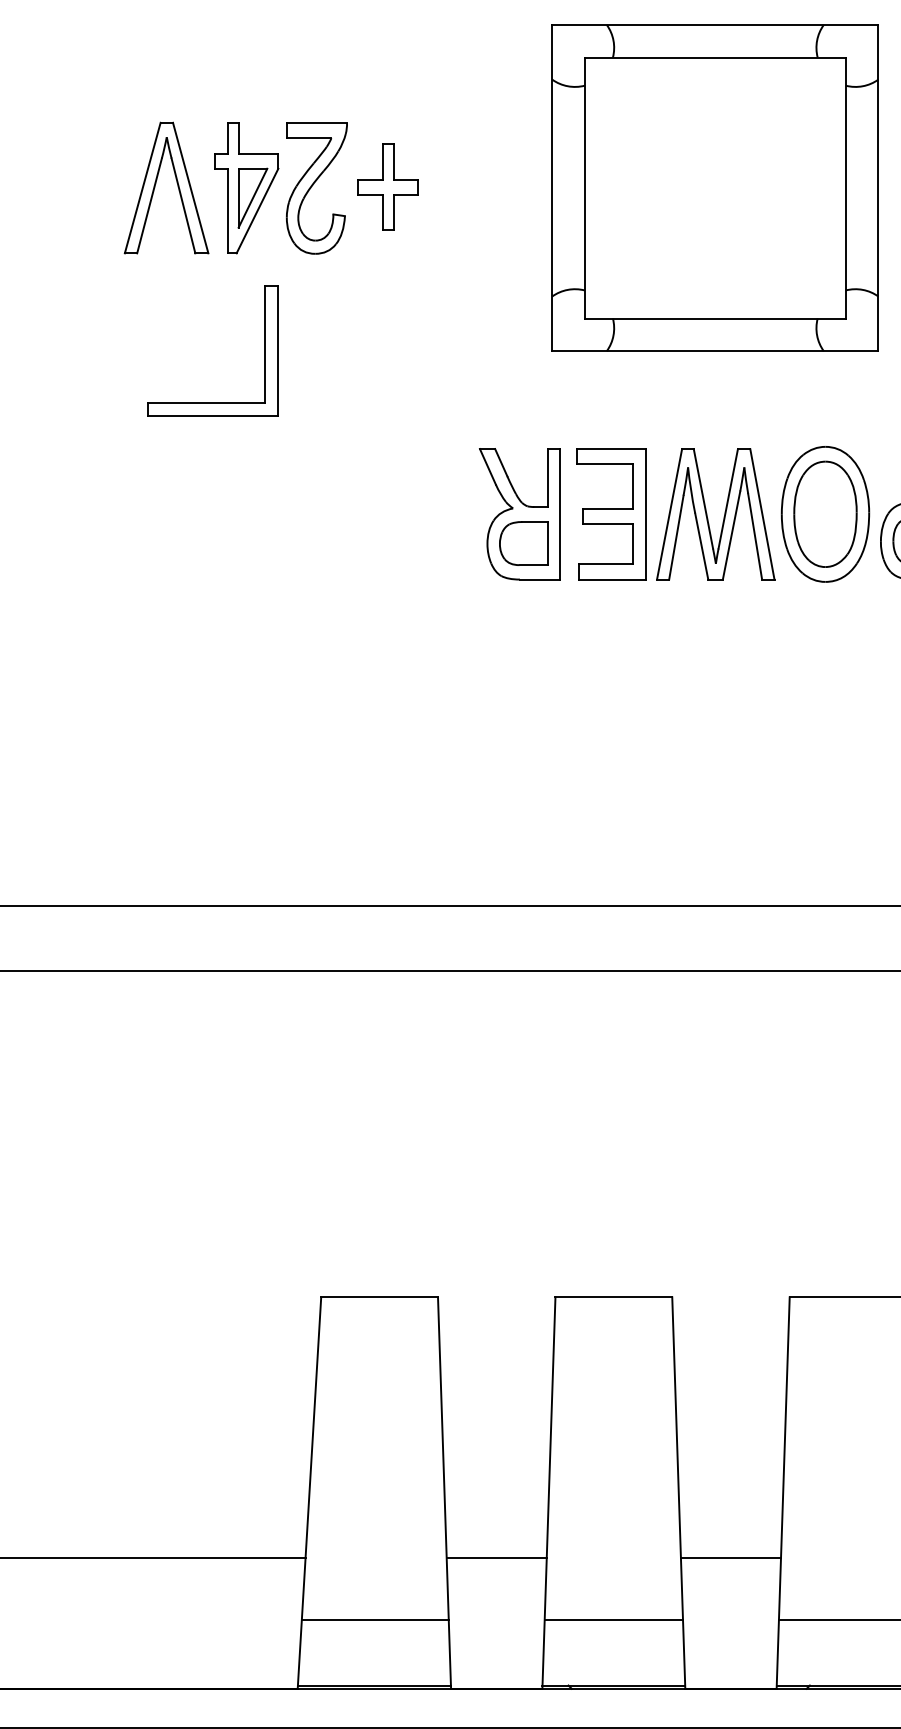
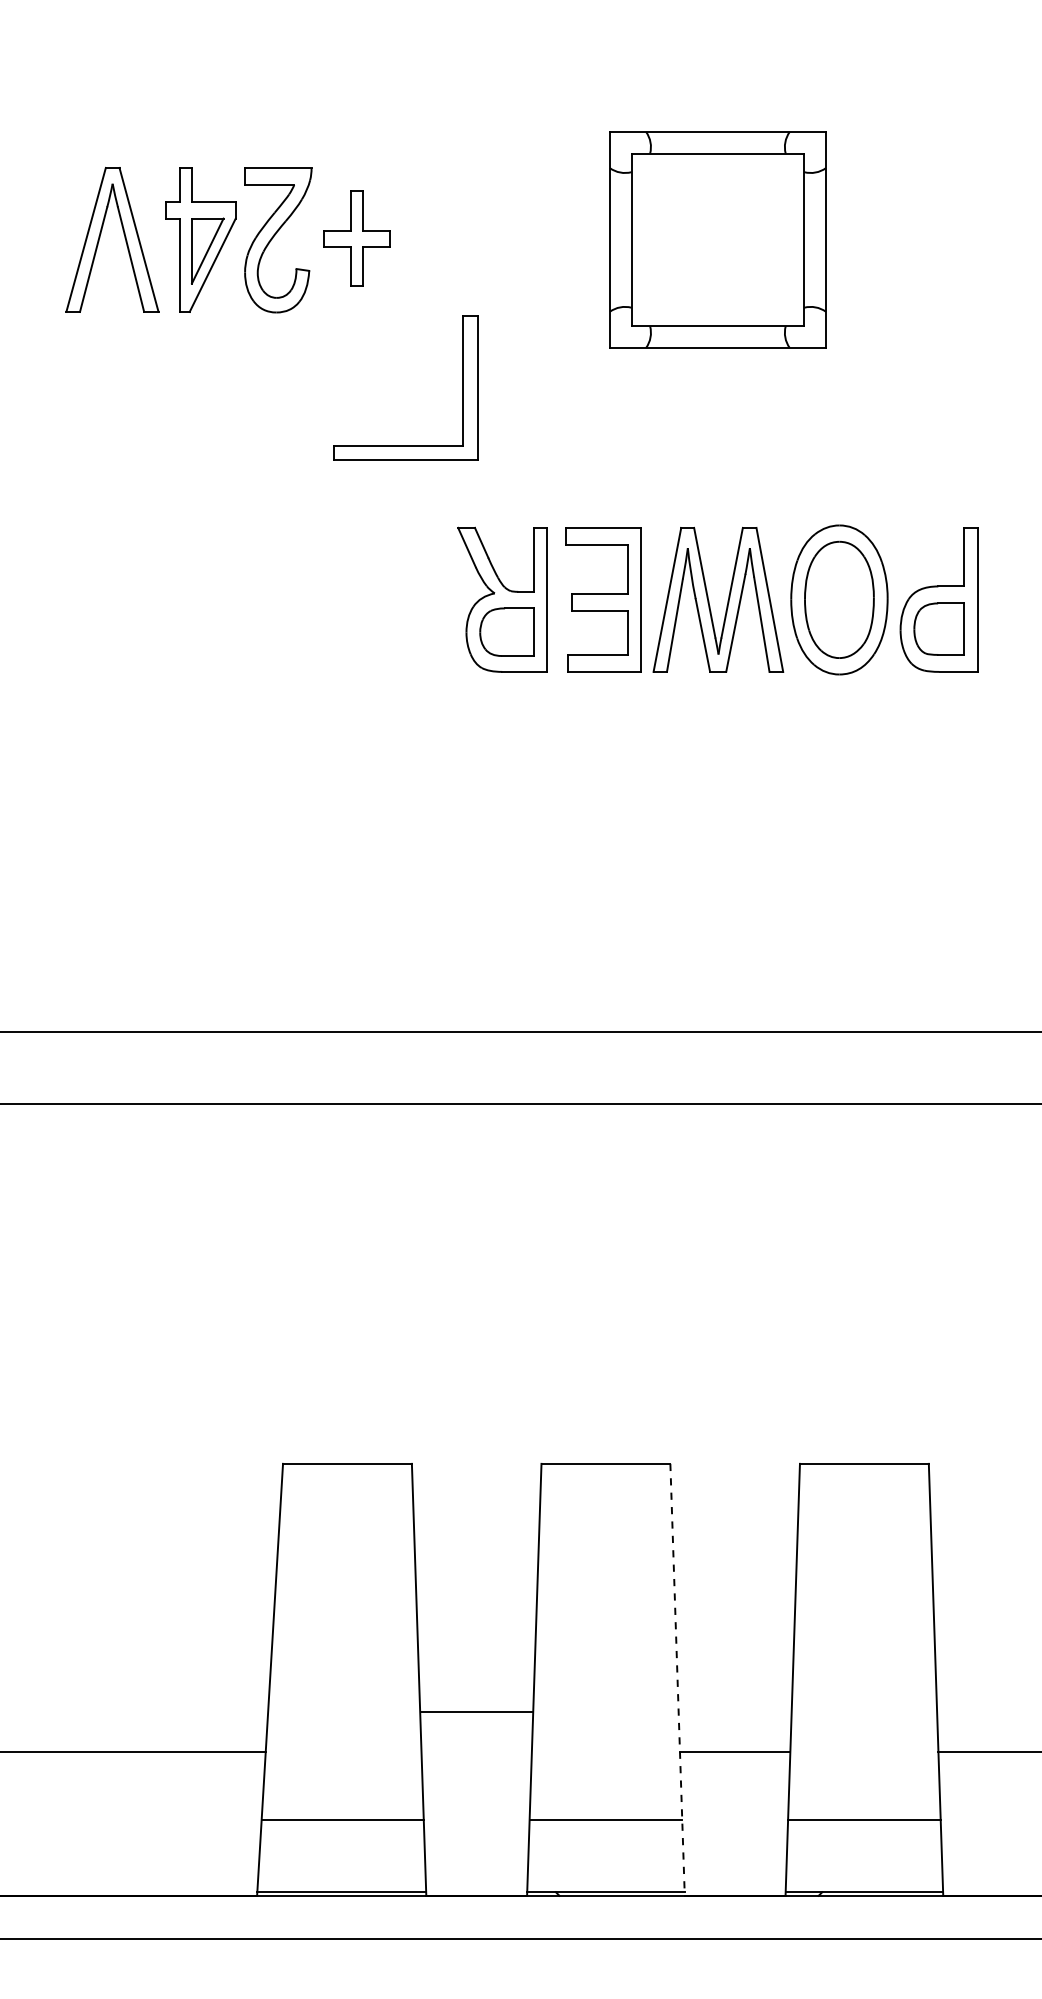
part: (714, 187) -> (717, 239), size x0.6
part: (264, 350) -> (462, 387), moved
line: (678, 1493) -> (677, 1680), solid -> dashed
line: (496, 1558) -> (476, 1711), moved

